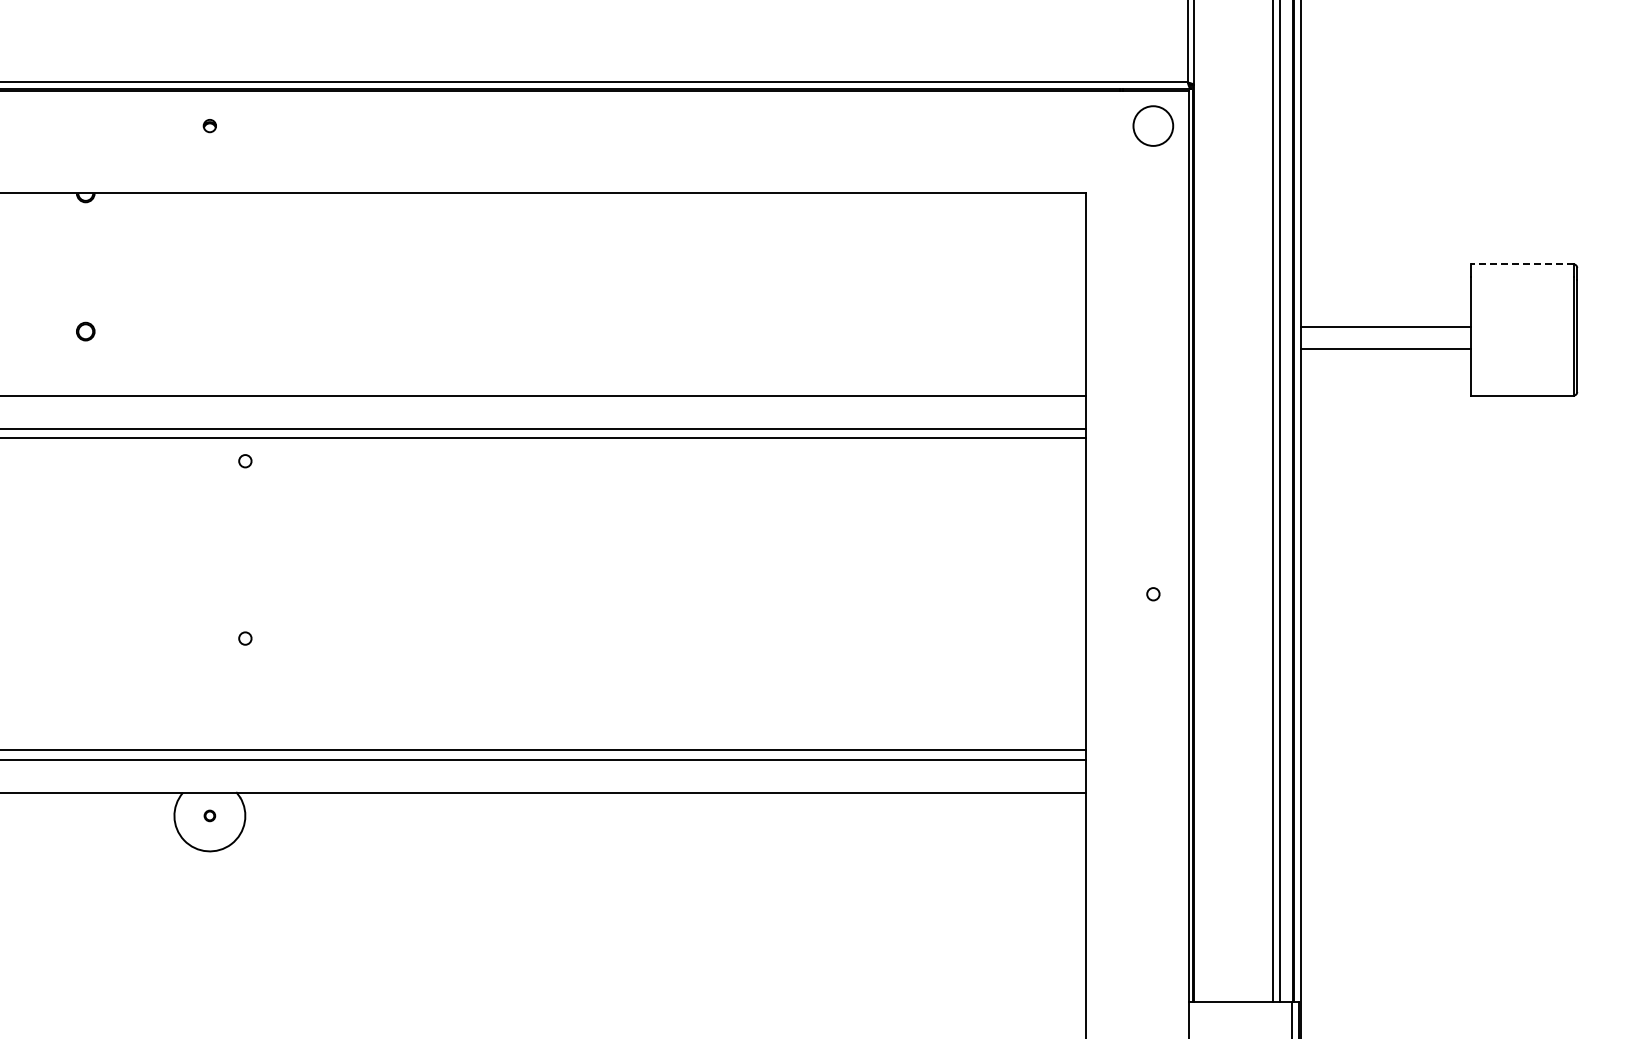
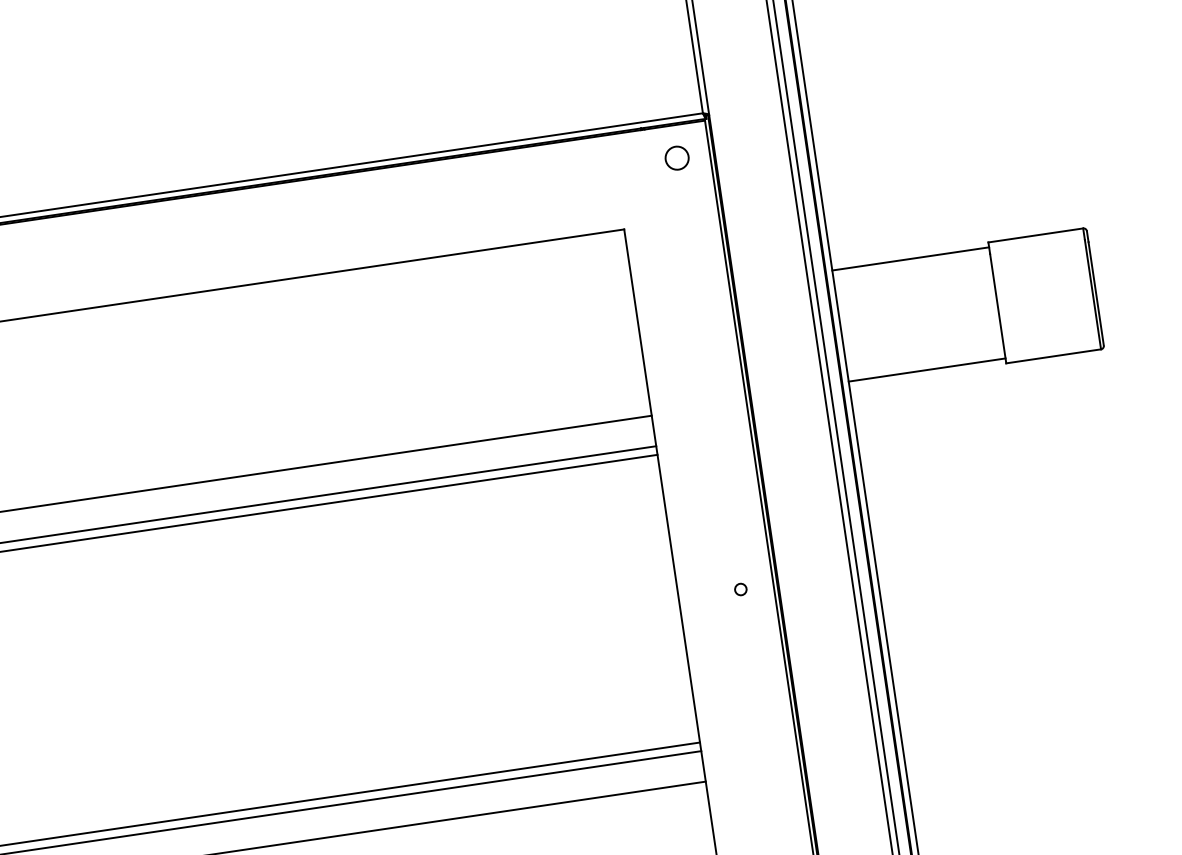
circle: (1153, 125) -> (677, 157), size x0.62
line: (1521, 264) -> (1035, 235), dashed -> solid
line: (1385, 326) -> (910, 258), moved
line: (1385, 349) -> (926, 370), moved

